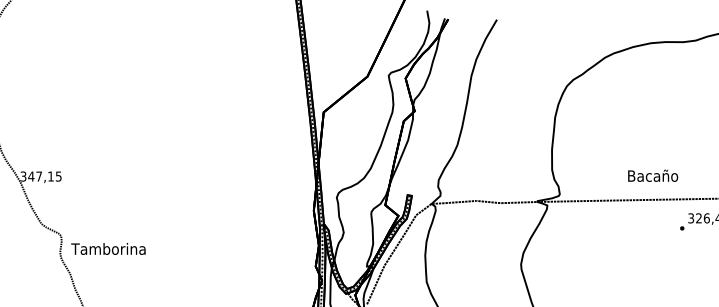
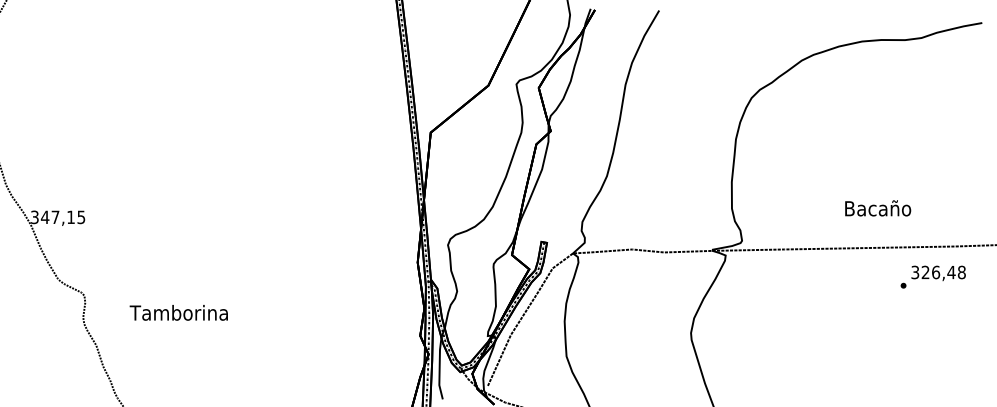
text: (653, 175) -> (878, 208), moved
text: (108, 248) -> (178, 312), moved

